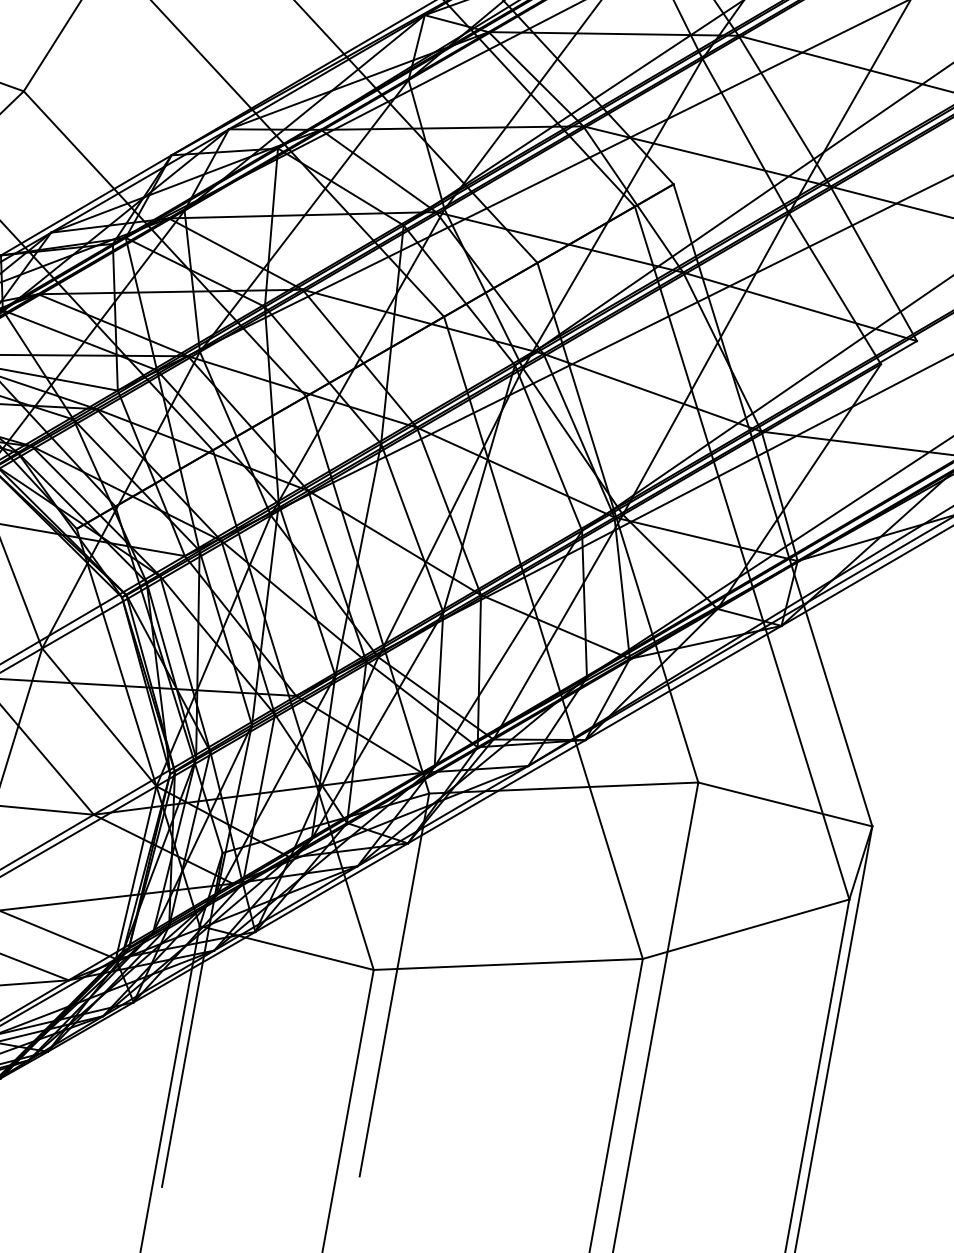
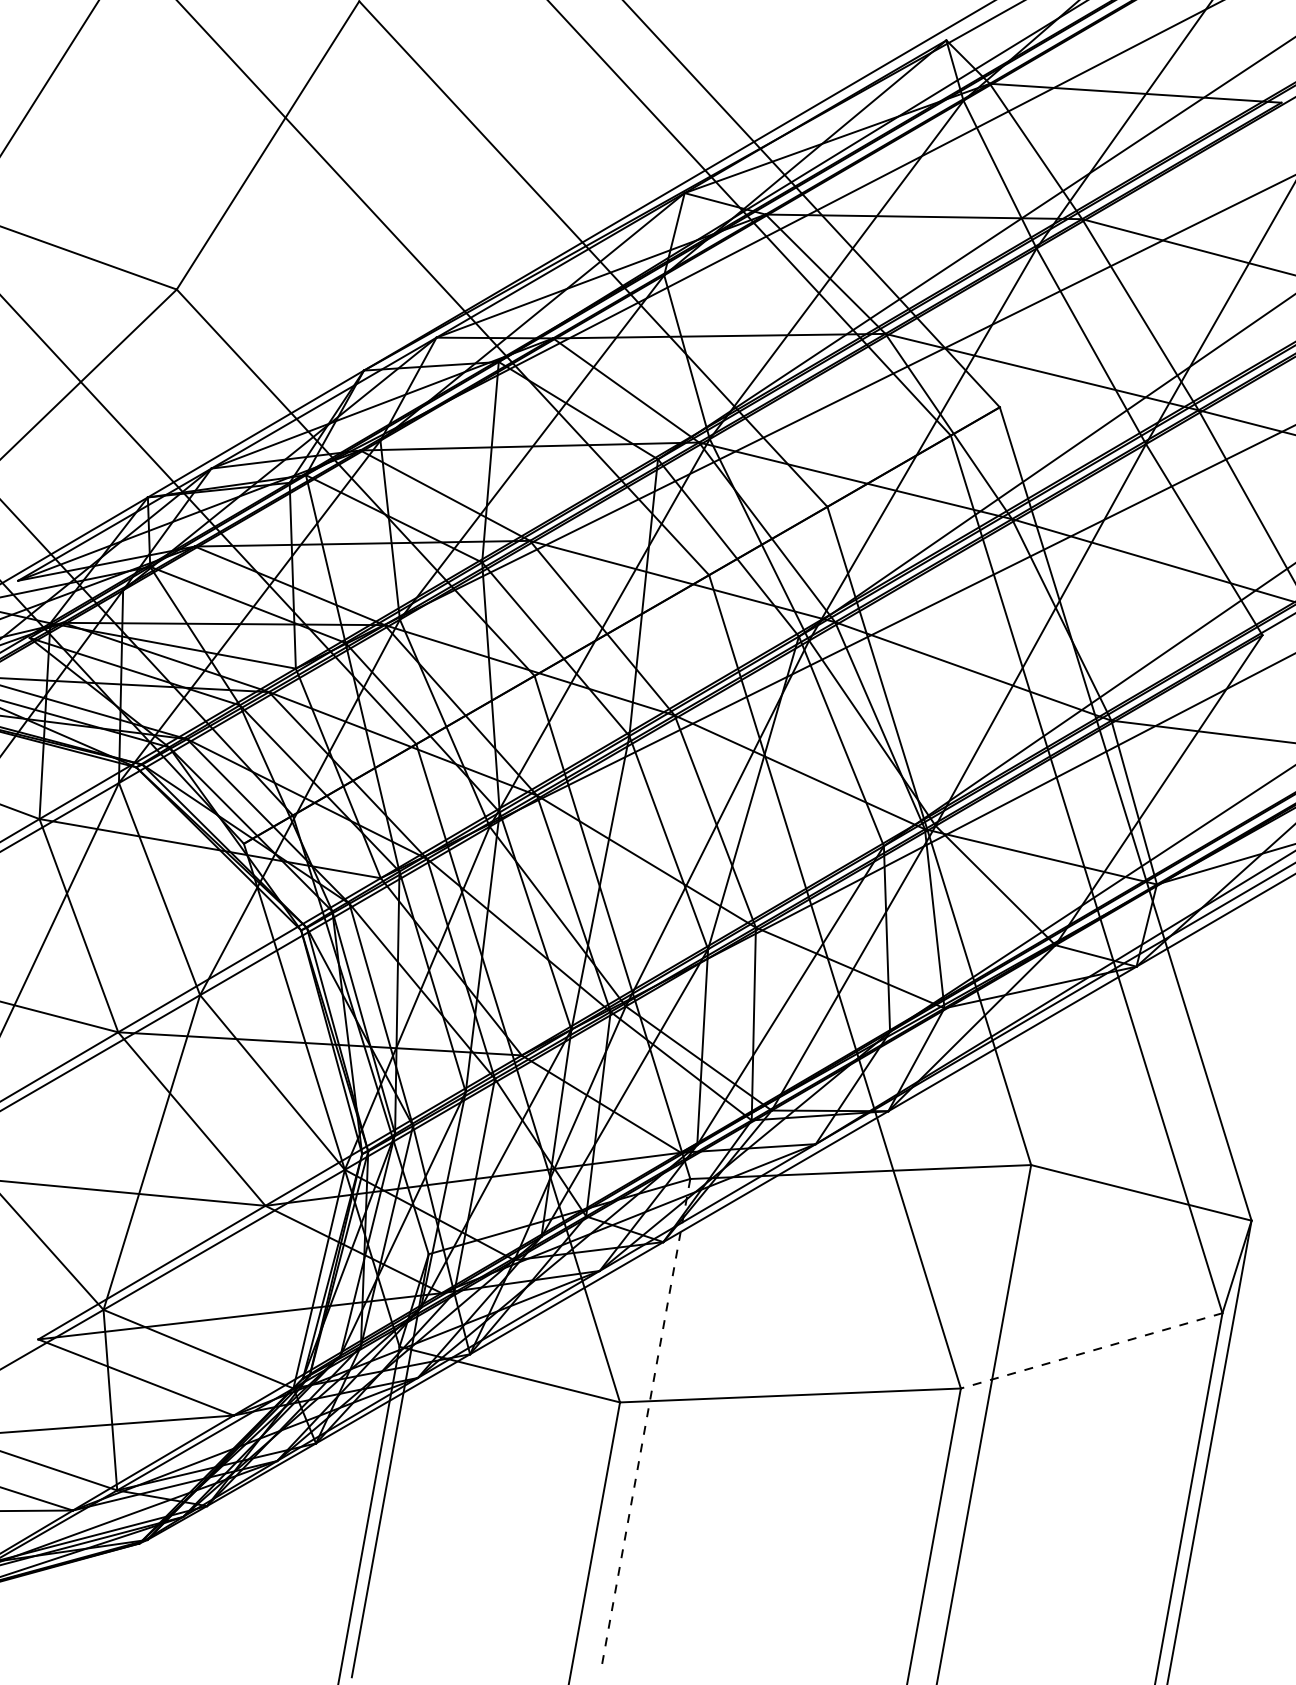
line: (745, 929) -> (1091, 1351), solid -> dashed
line: (394, 984) -> (646, 1420), solid -> dashed

